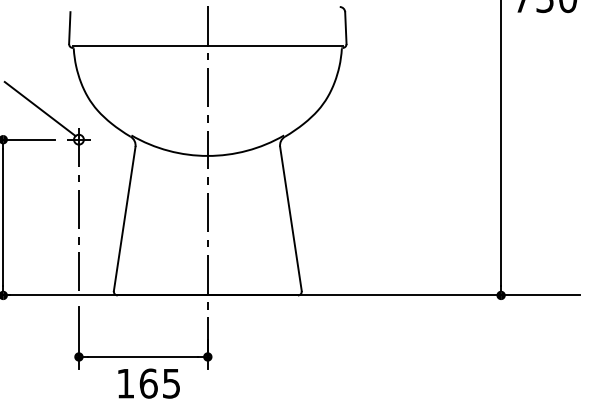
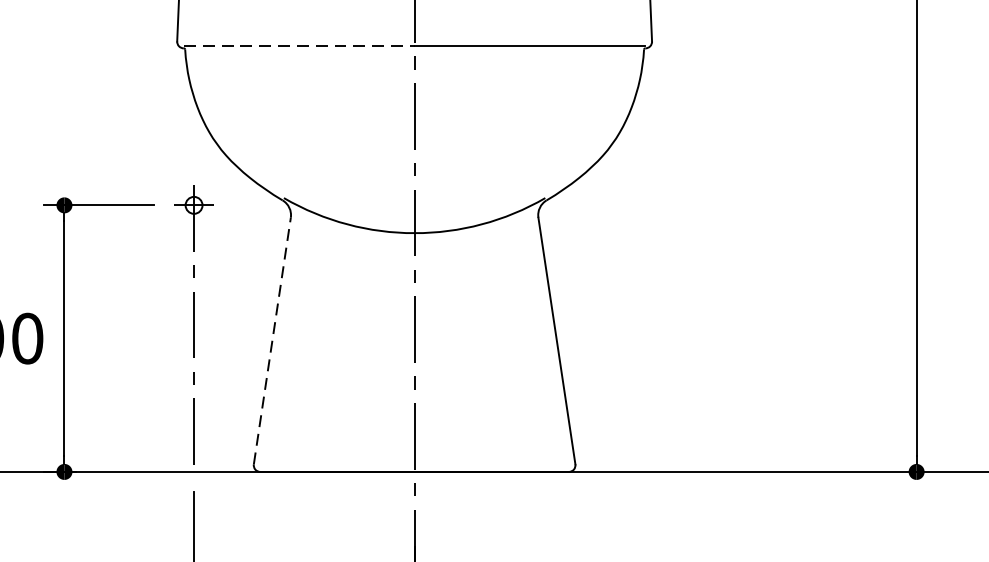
line: (140, 46) -> (299, 45), solid -> dashed
line: (39, 108) -> (126, 151), removed
line: (124, 218) -> (272, 340), solid -> dashed

